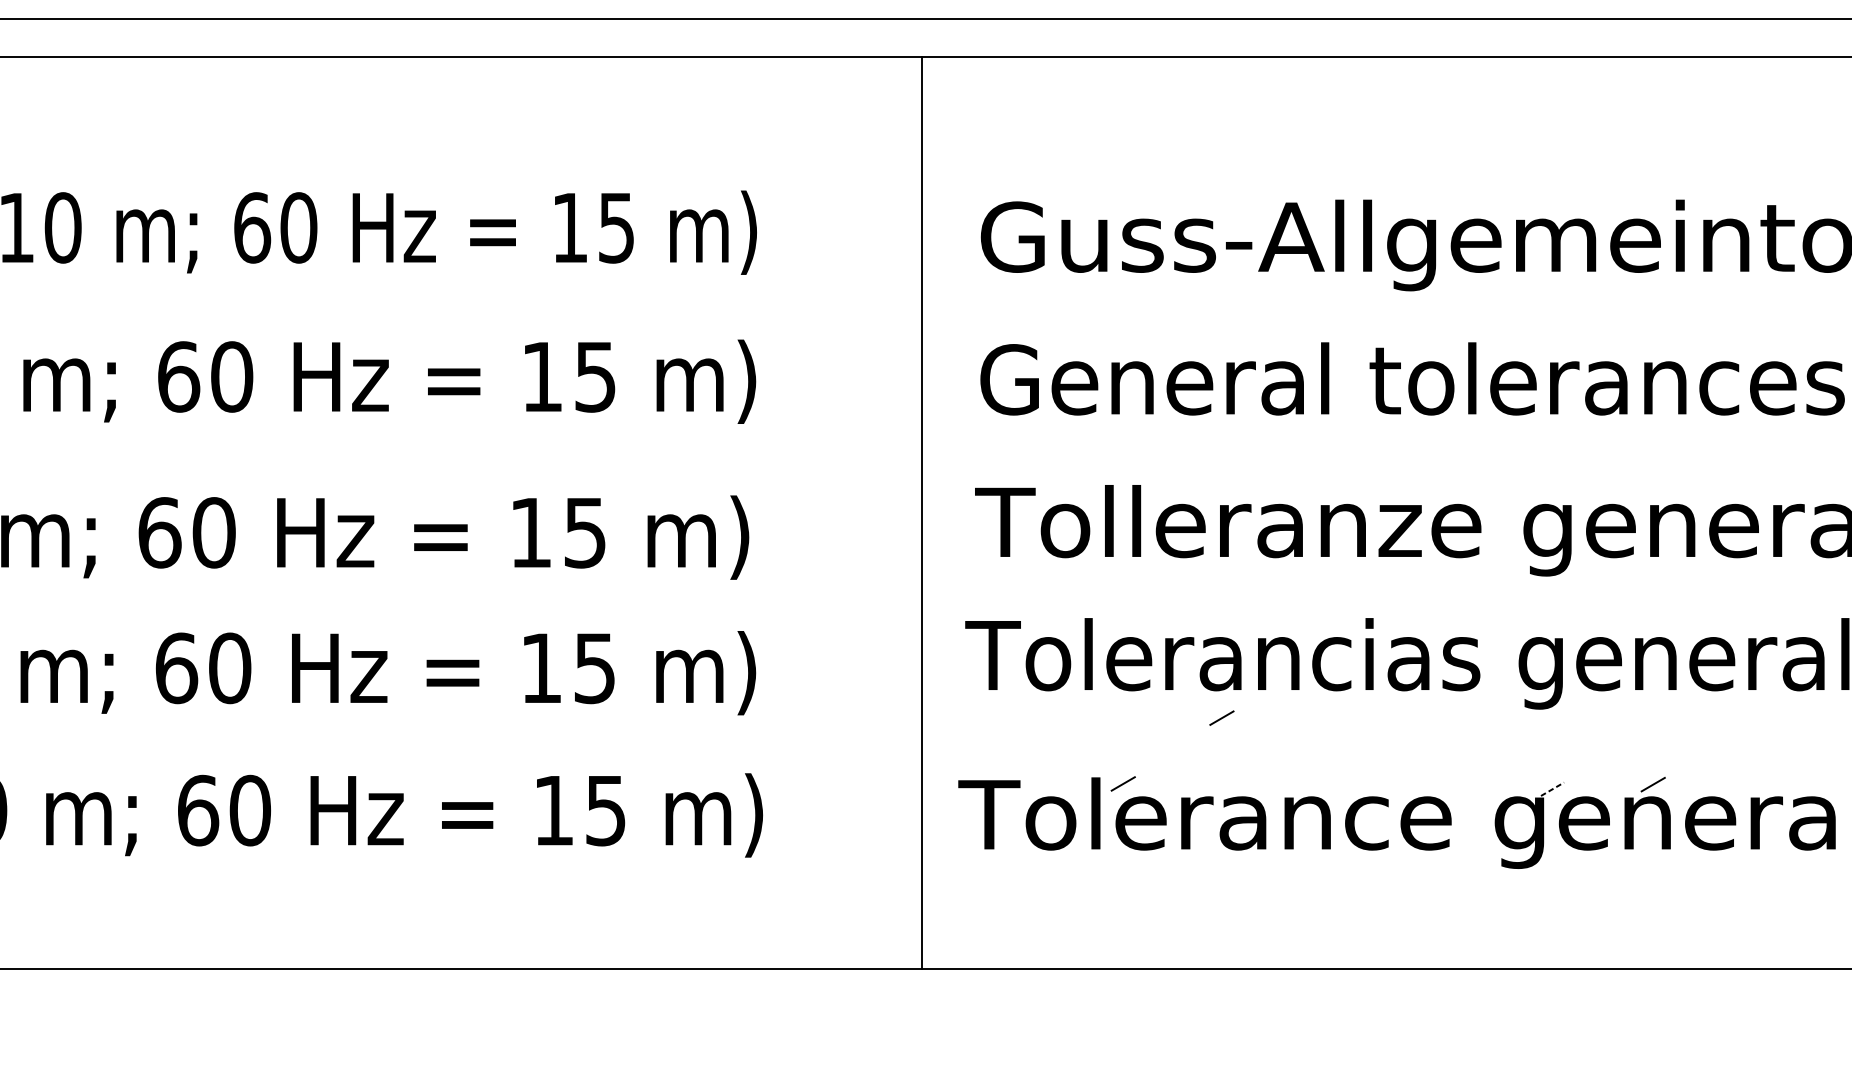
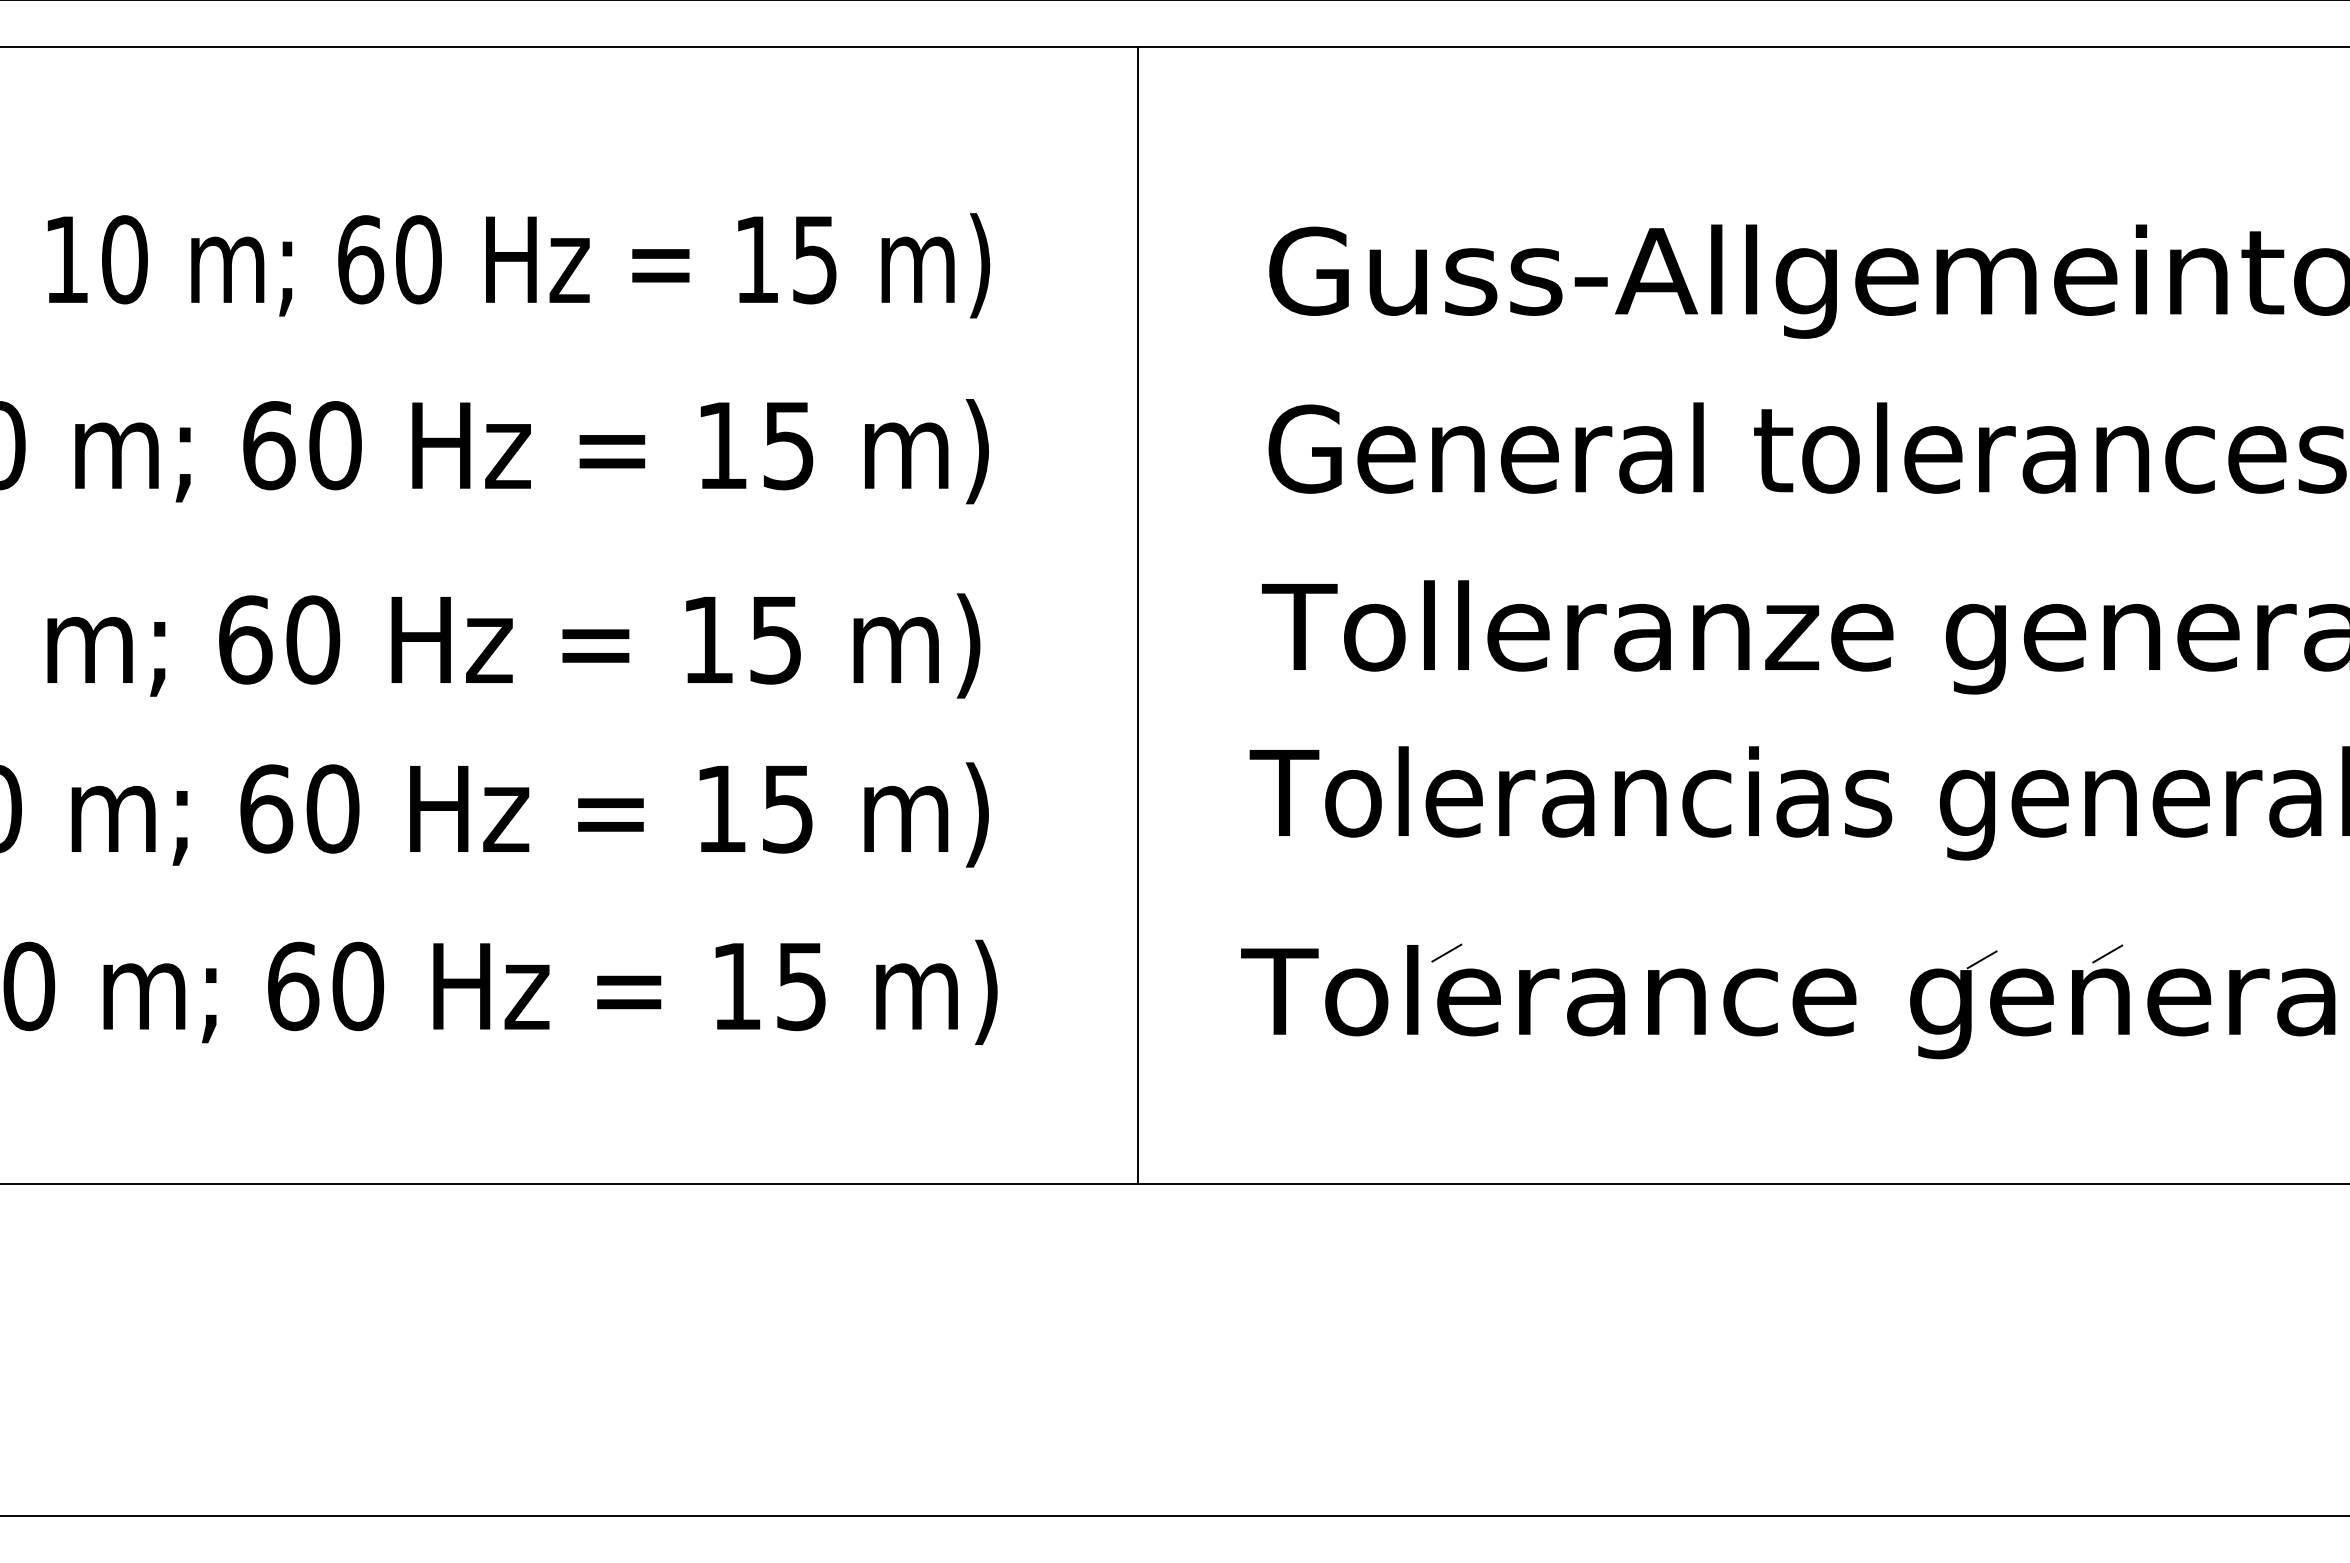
line: (921, 513) -> (1138, 615), moved
line: (1221, 717) -> (1569, 870), removed
line: (1552, 789) -> (1982, 959), dashed -> solid

